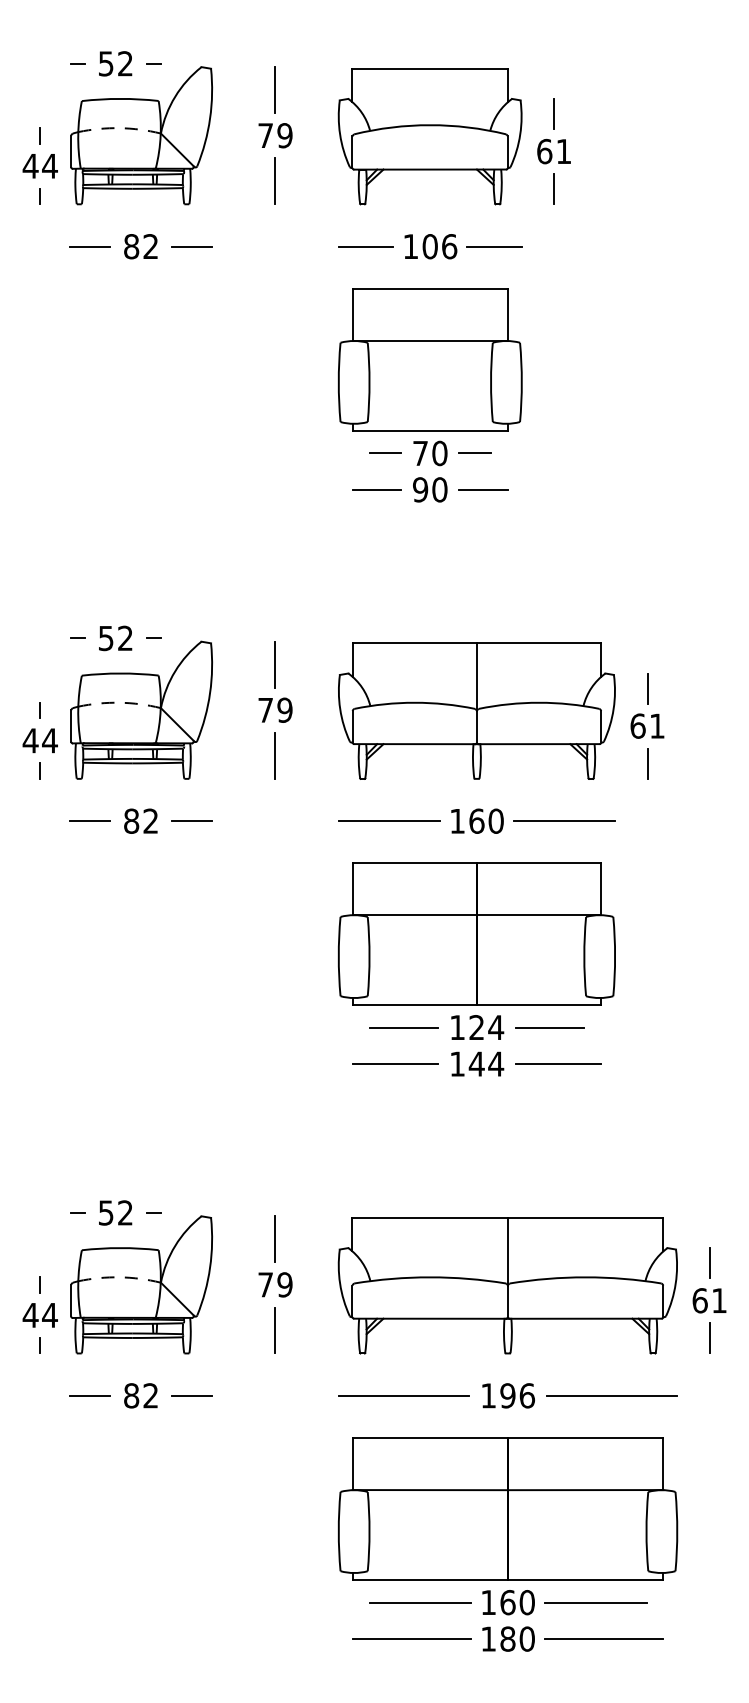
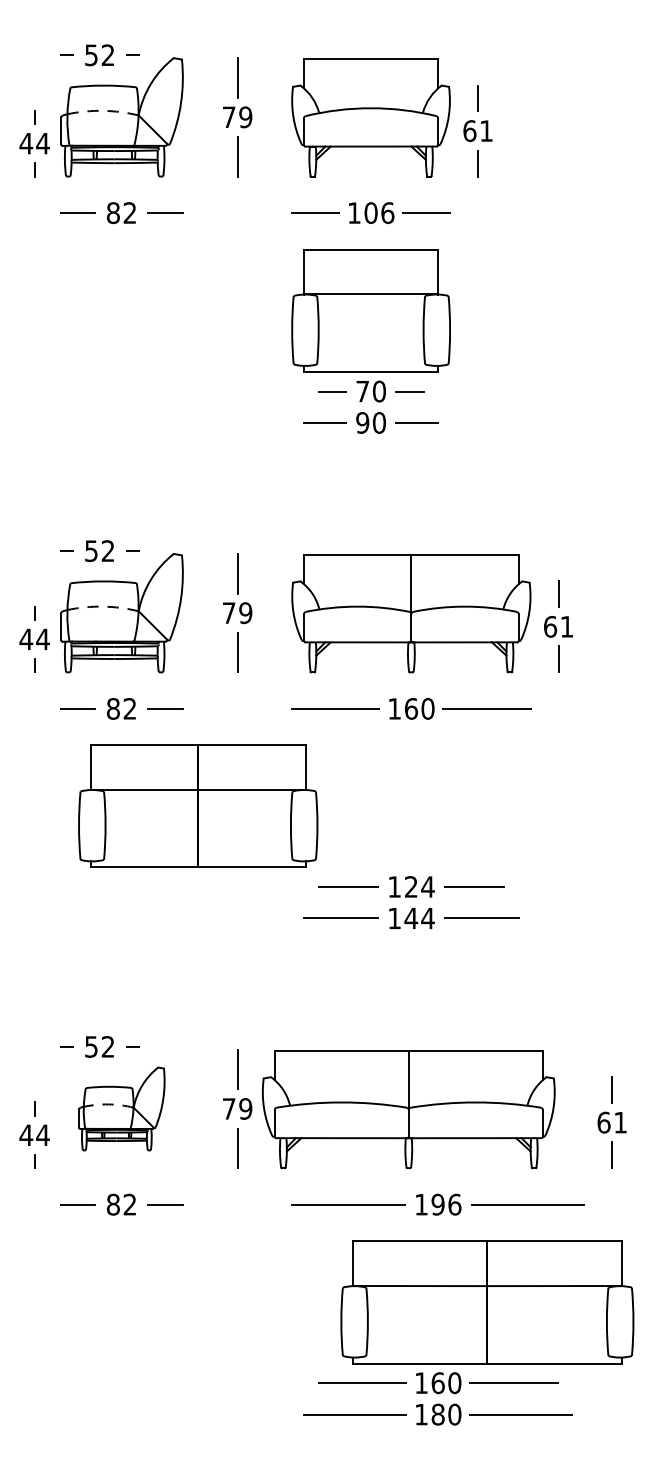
part: (476, 933) -> (197, 805), moved
part: (141, 1284) -> (121, 1108), size x0.7
part: (507, 1285) -> (408, 1109), moved
part: (507, 1508) -> (486, 1301), moved

